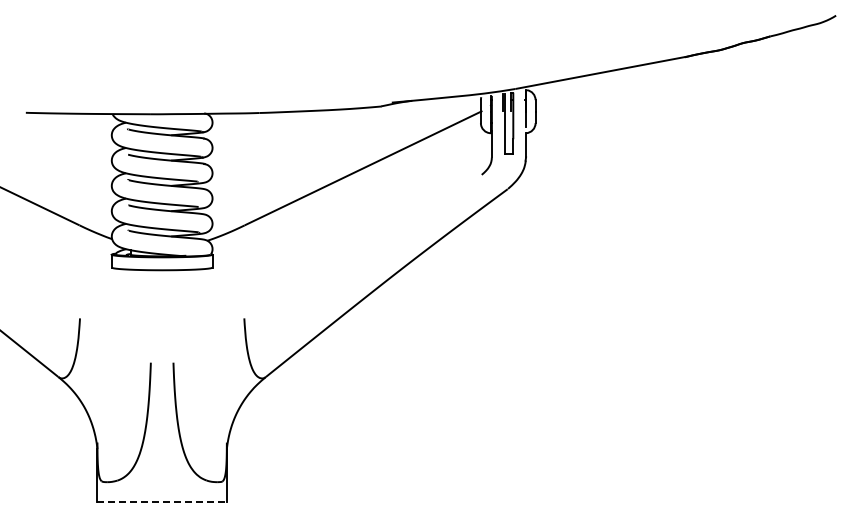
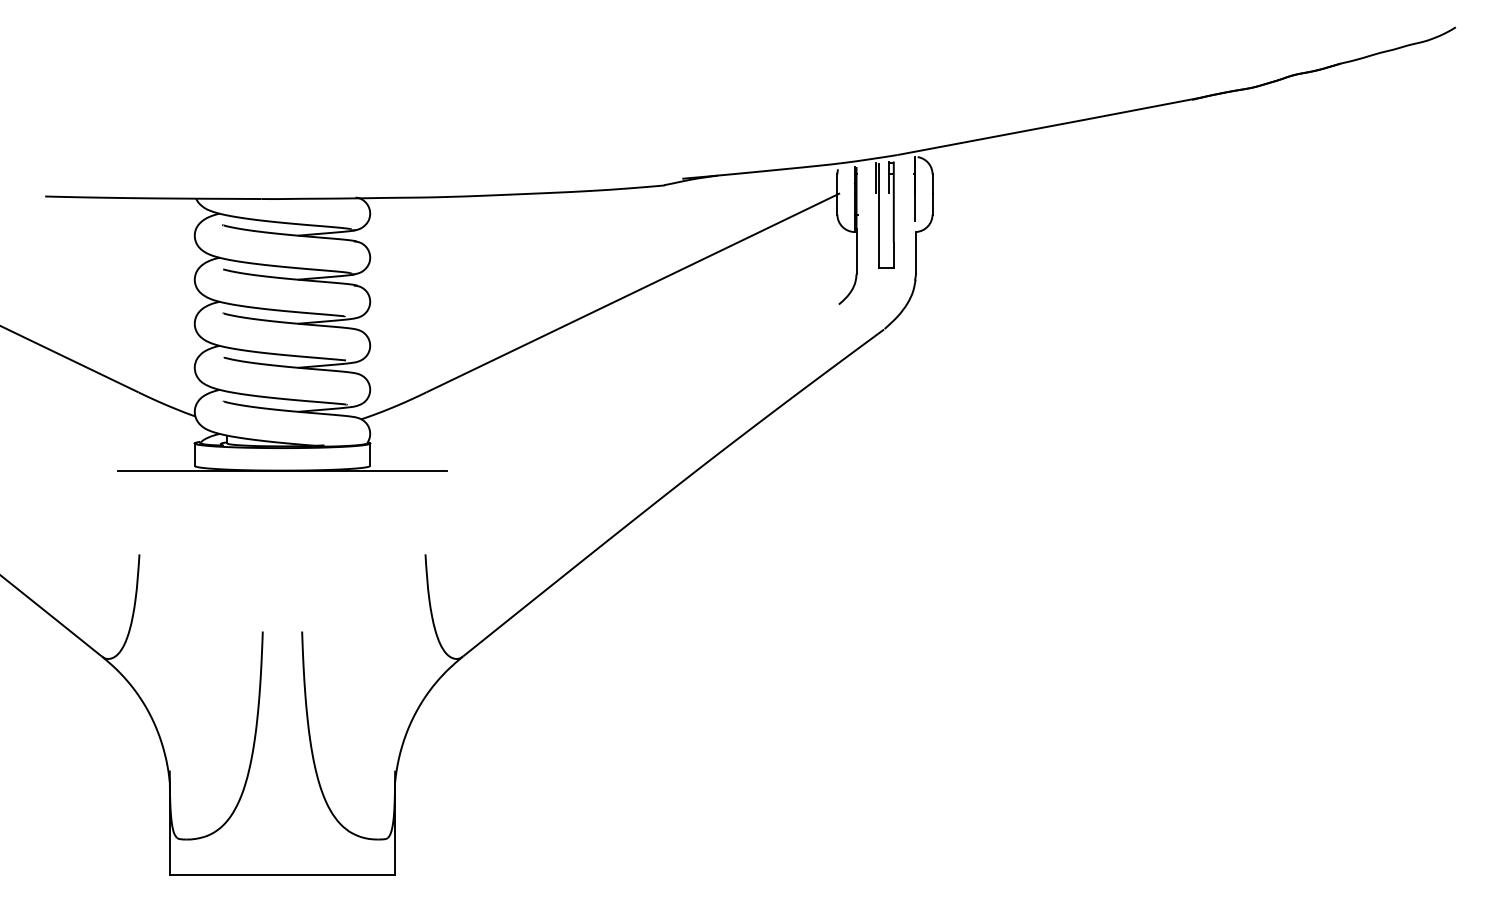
line: (161, 270) -> (281, 471), added
line: (162, 502) -> (283, 874), dashed -> solid

